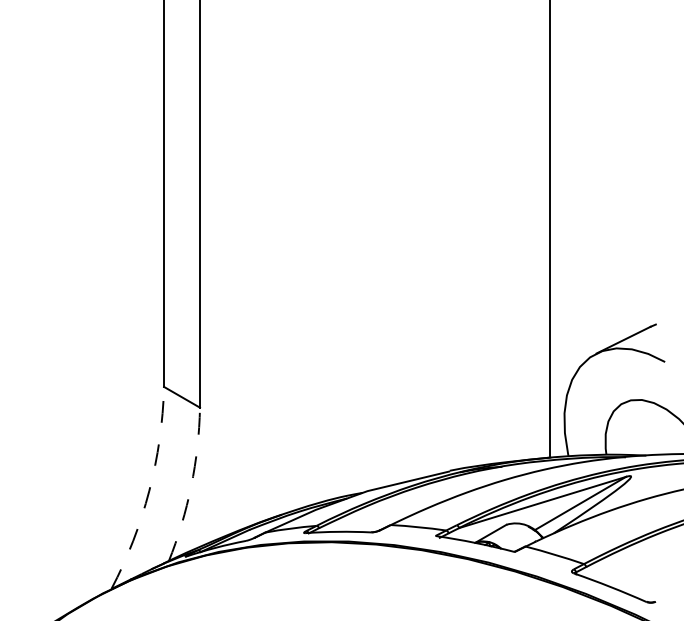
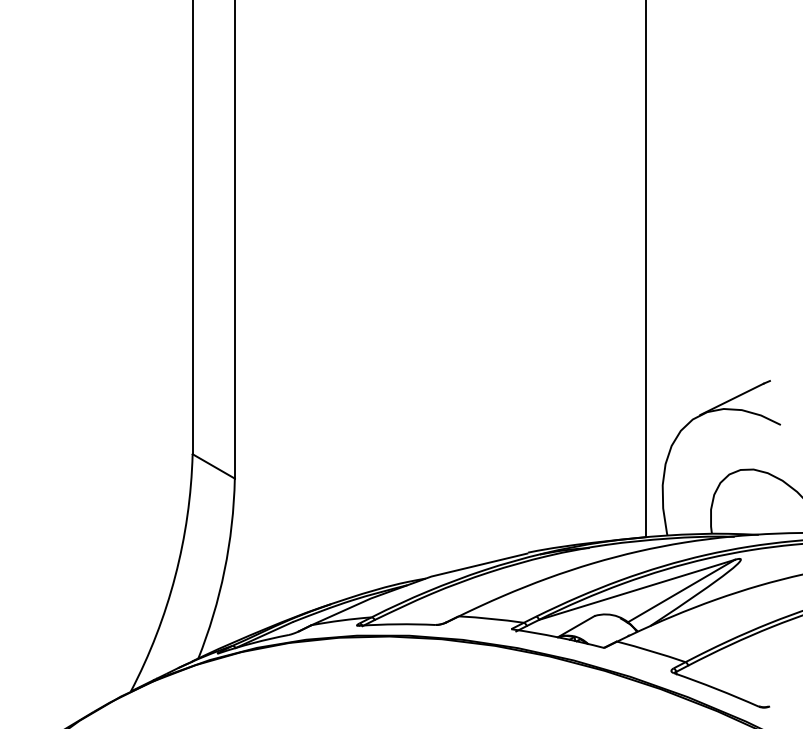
arc: (191, 486) -> (224, 571), dashed -> solid
arc: (149, 490) -> (175, 575), dashed -> solid

